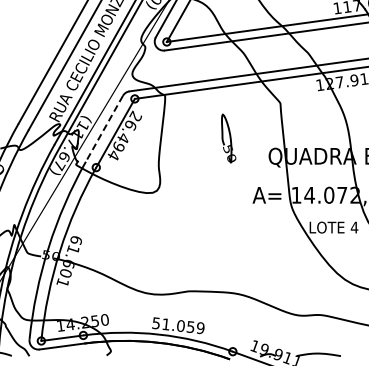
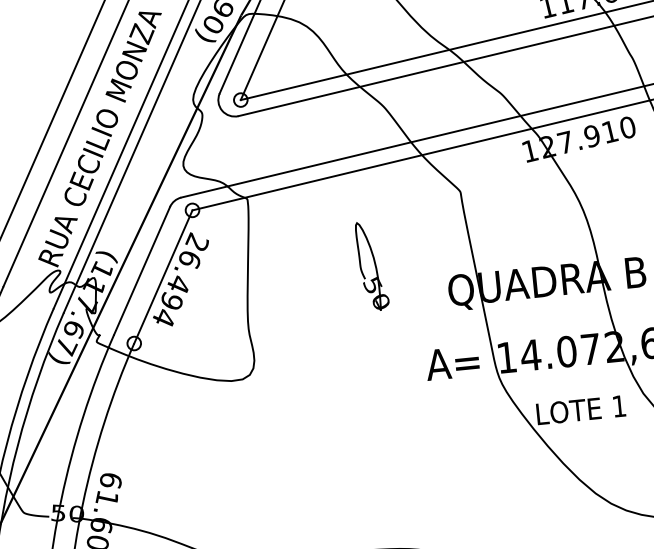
line: (104, 128) -> (142, 270), dashed -> solid
text: (354, 227) -> (619, 406), 4 -> 1

